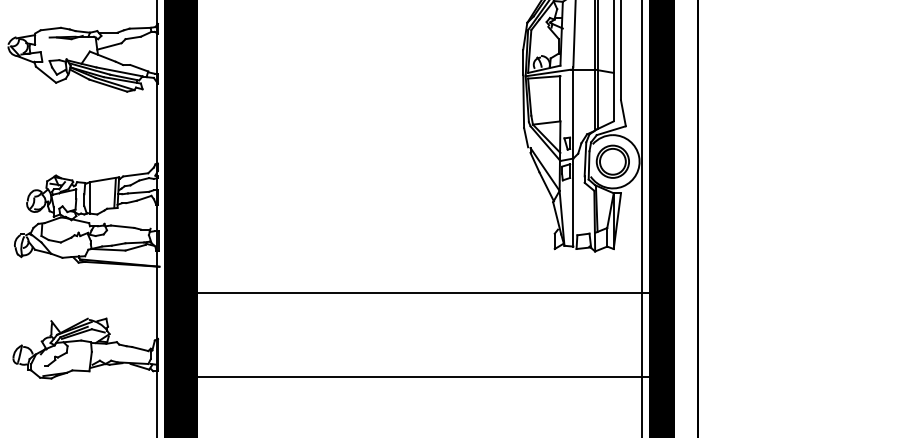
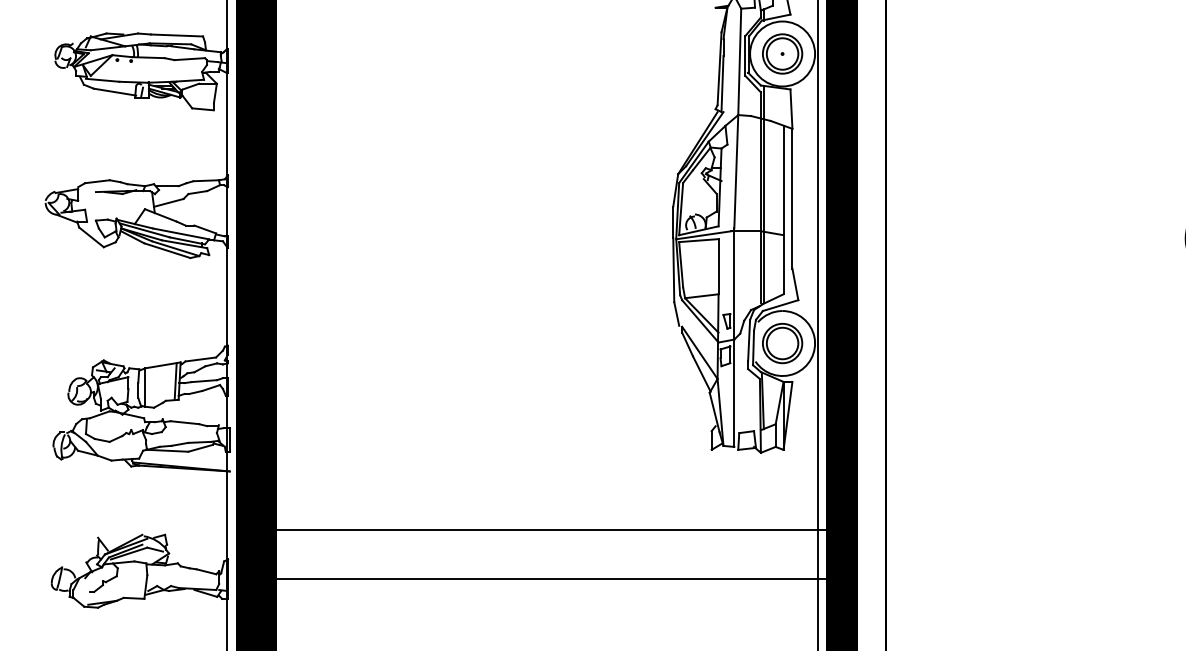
line: (423, 293) -> (551, 529), moved
line: (423, 376) -> (551, 578), moved

